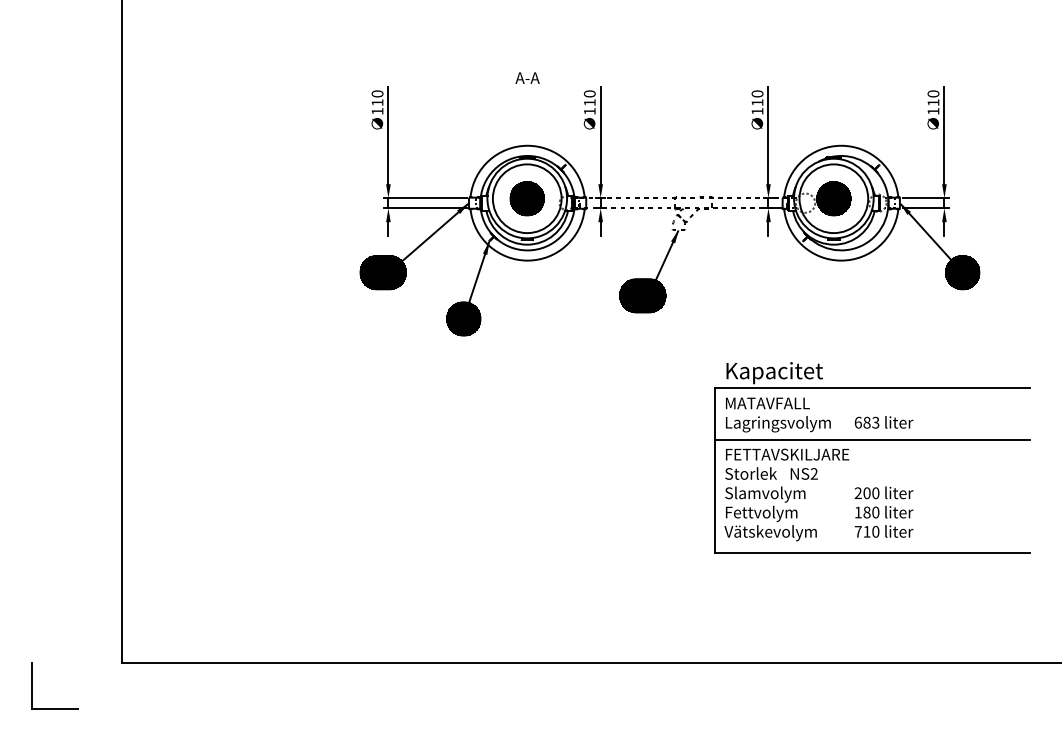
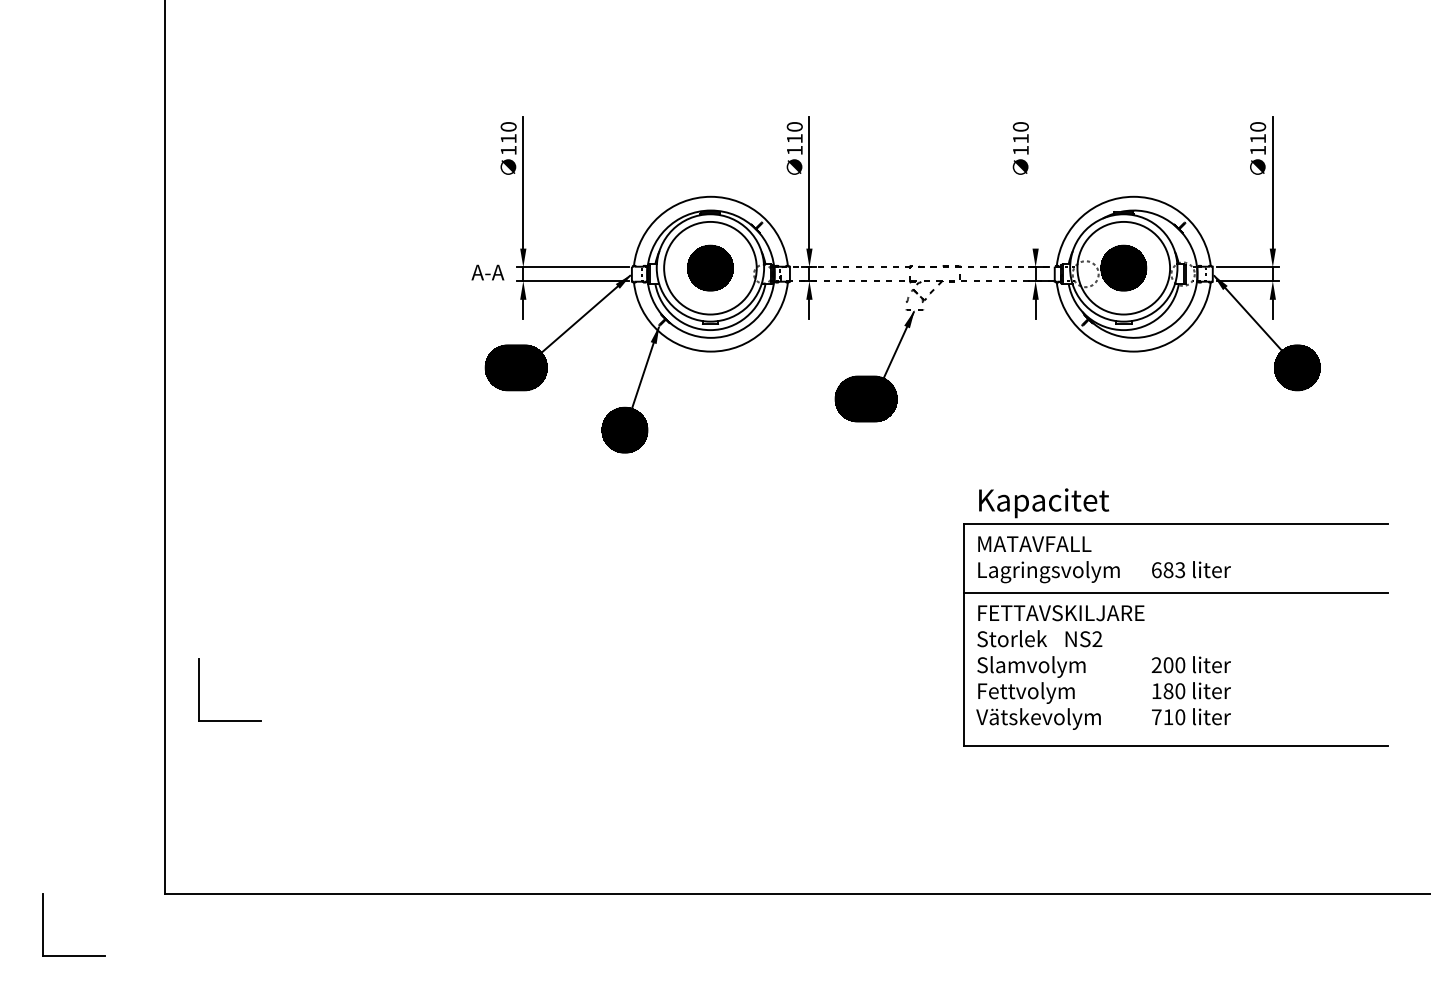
text: (527, 78) -> (487, 272), moved
line: (768, 135) -> (1035, 182), removed
part: (148, 511) -> (199, 689), added

